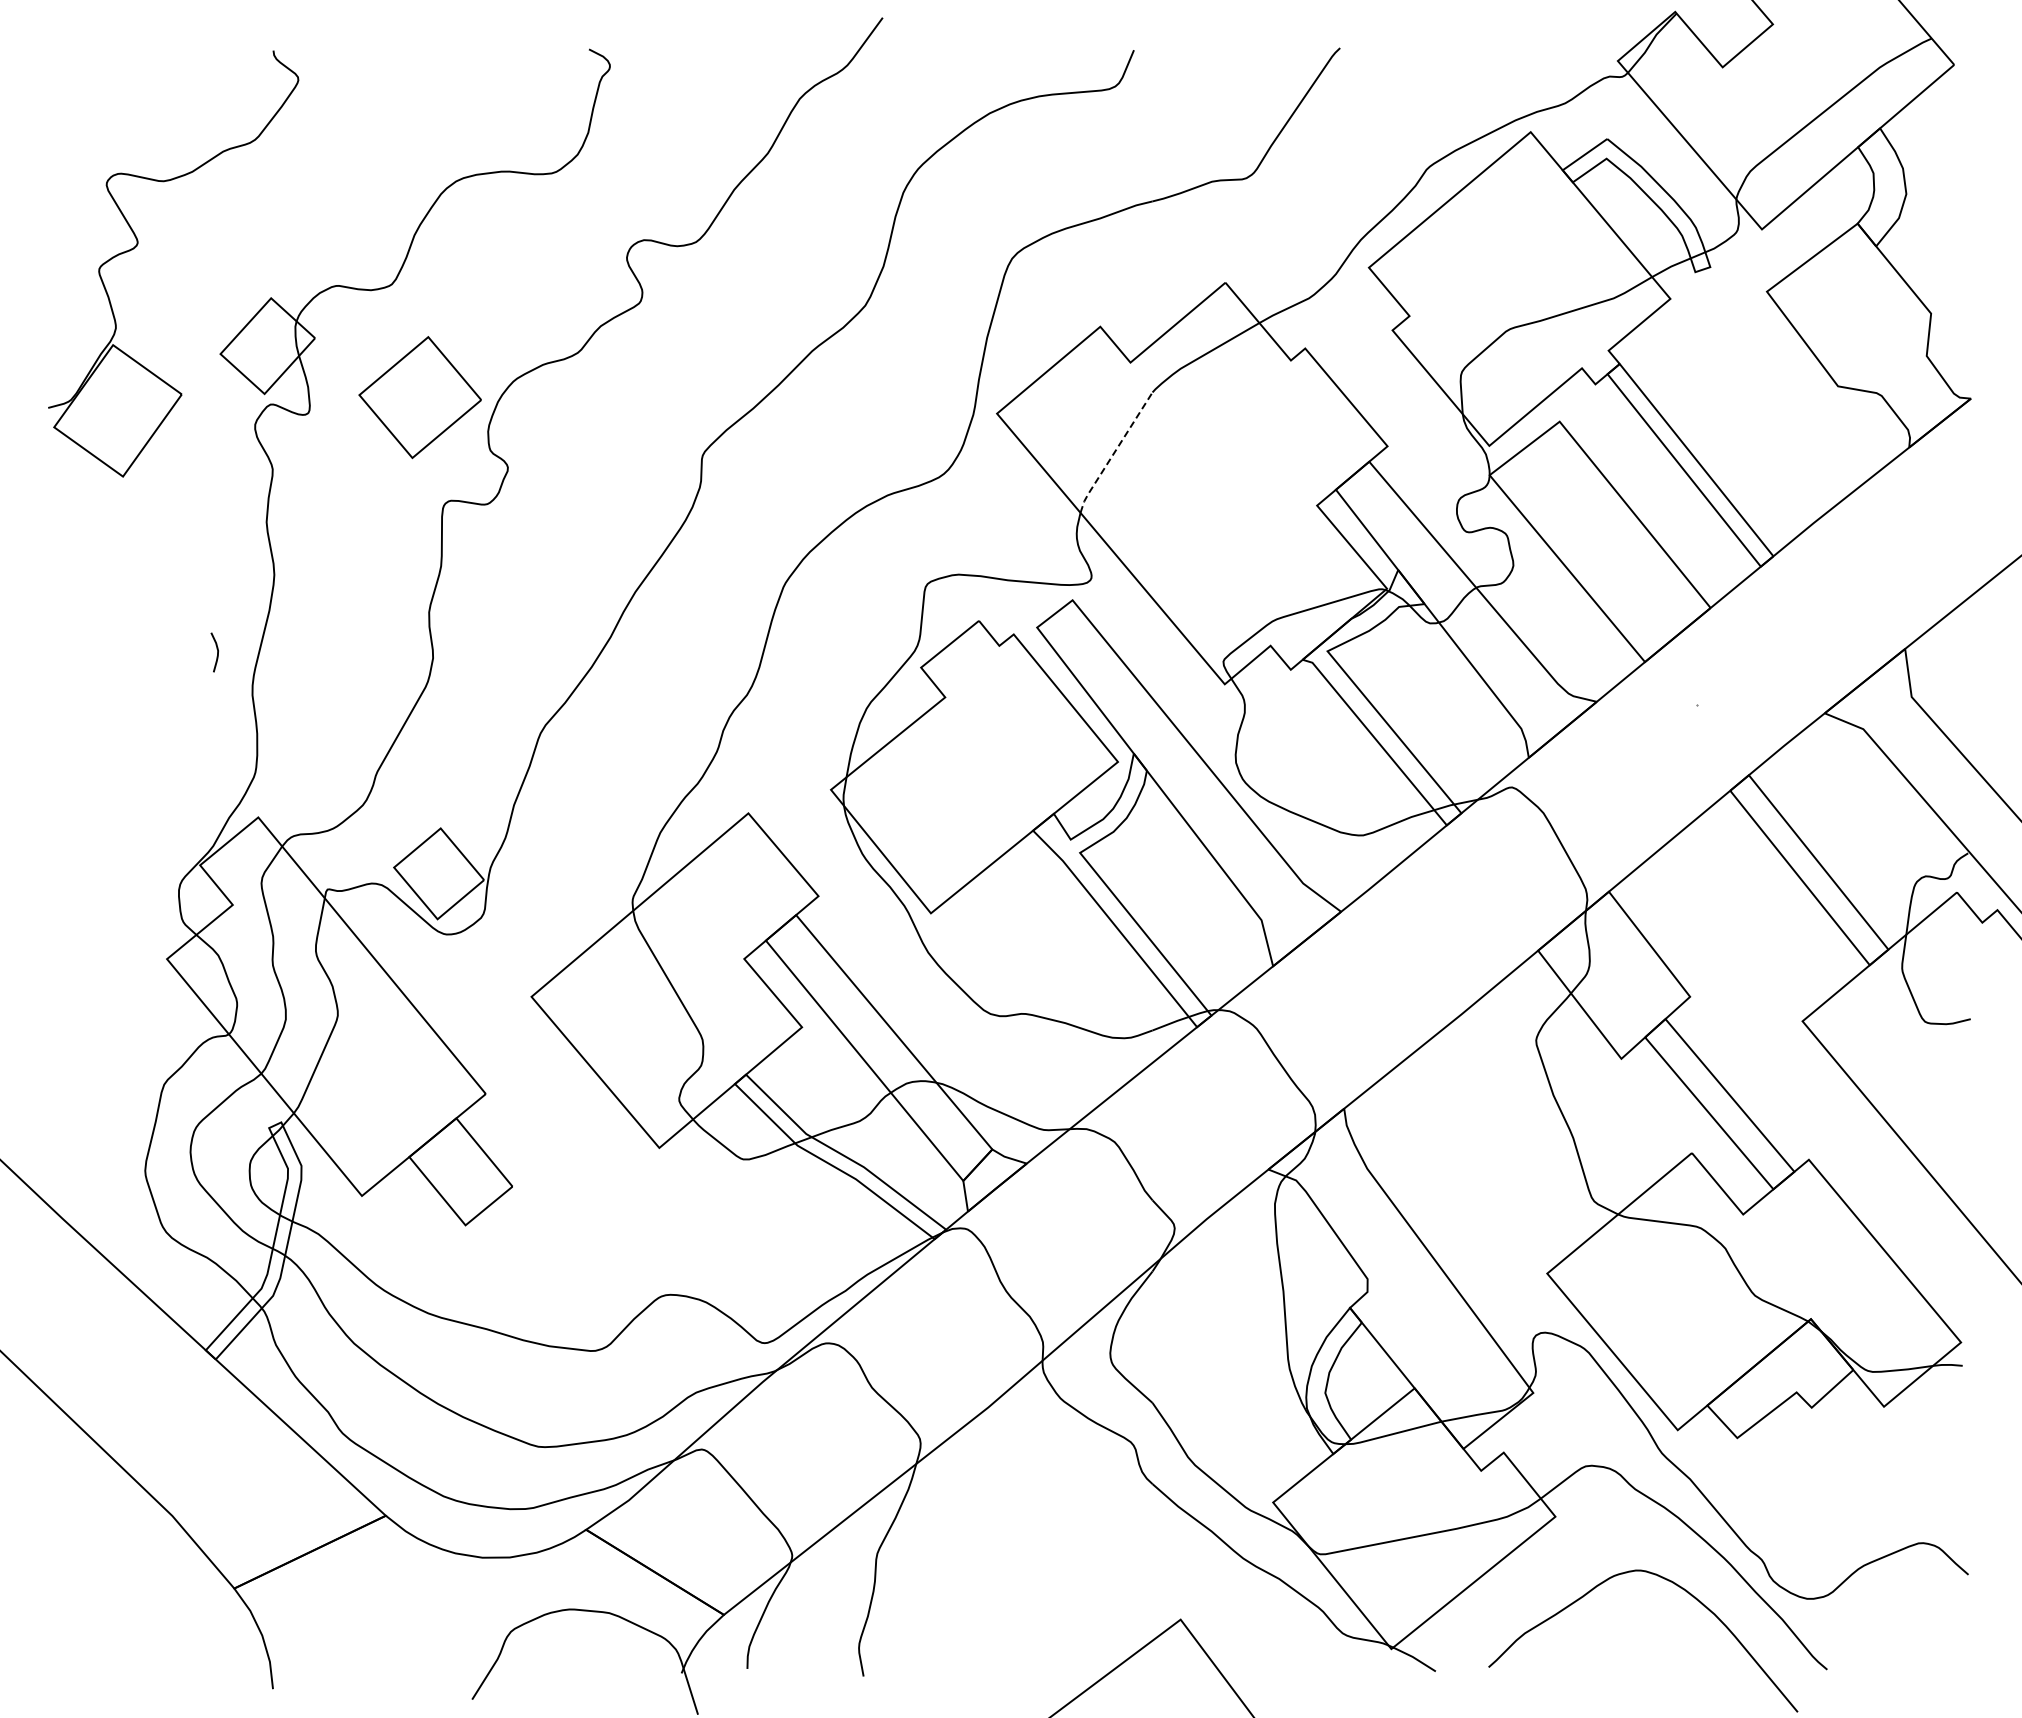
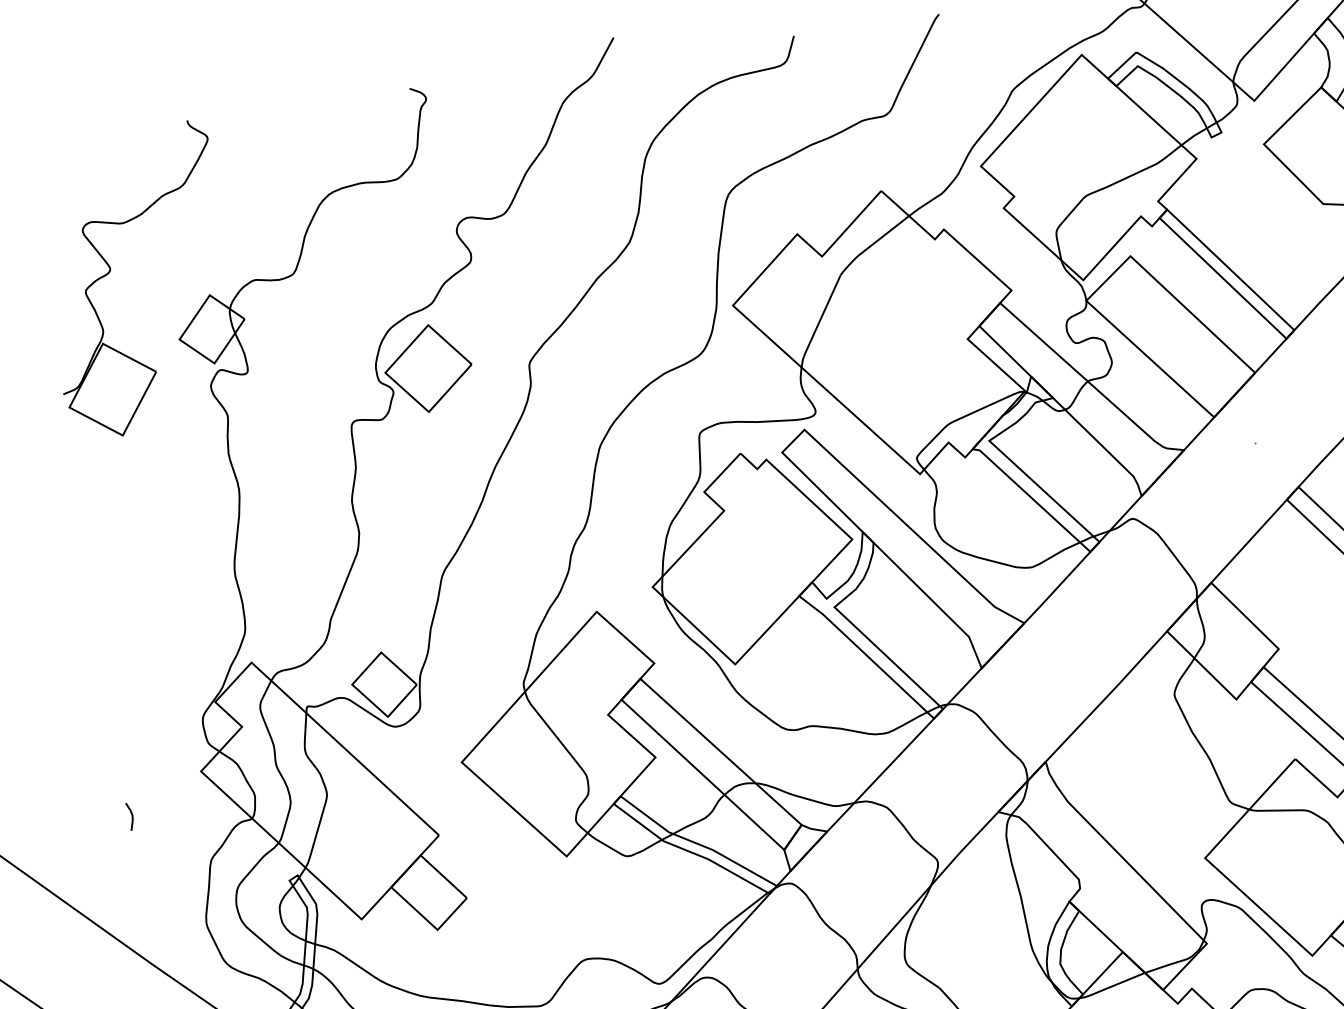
part: (419, 397) -> (427, 368), moved
line: (1114, 452) -> (819, 321), dashed -> solid
curve: (217, 652) -> (132, 816), moved

